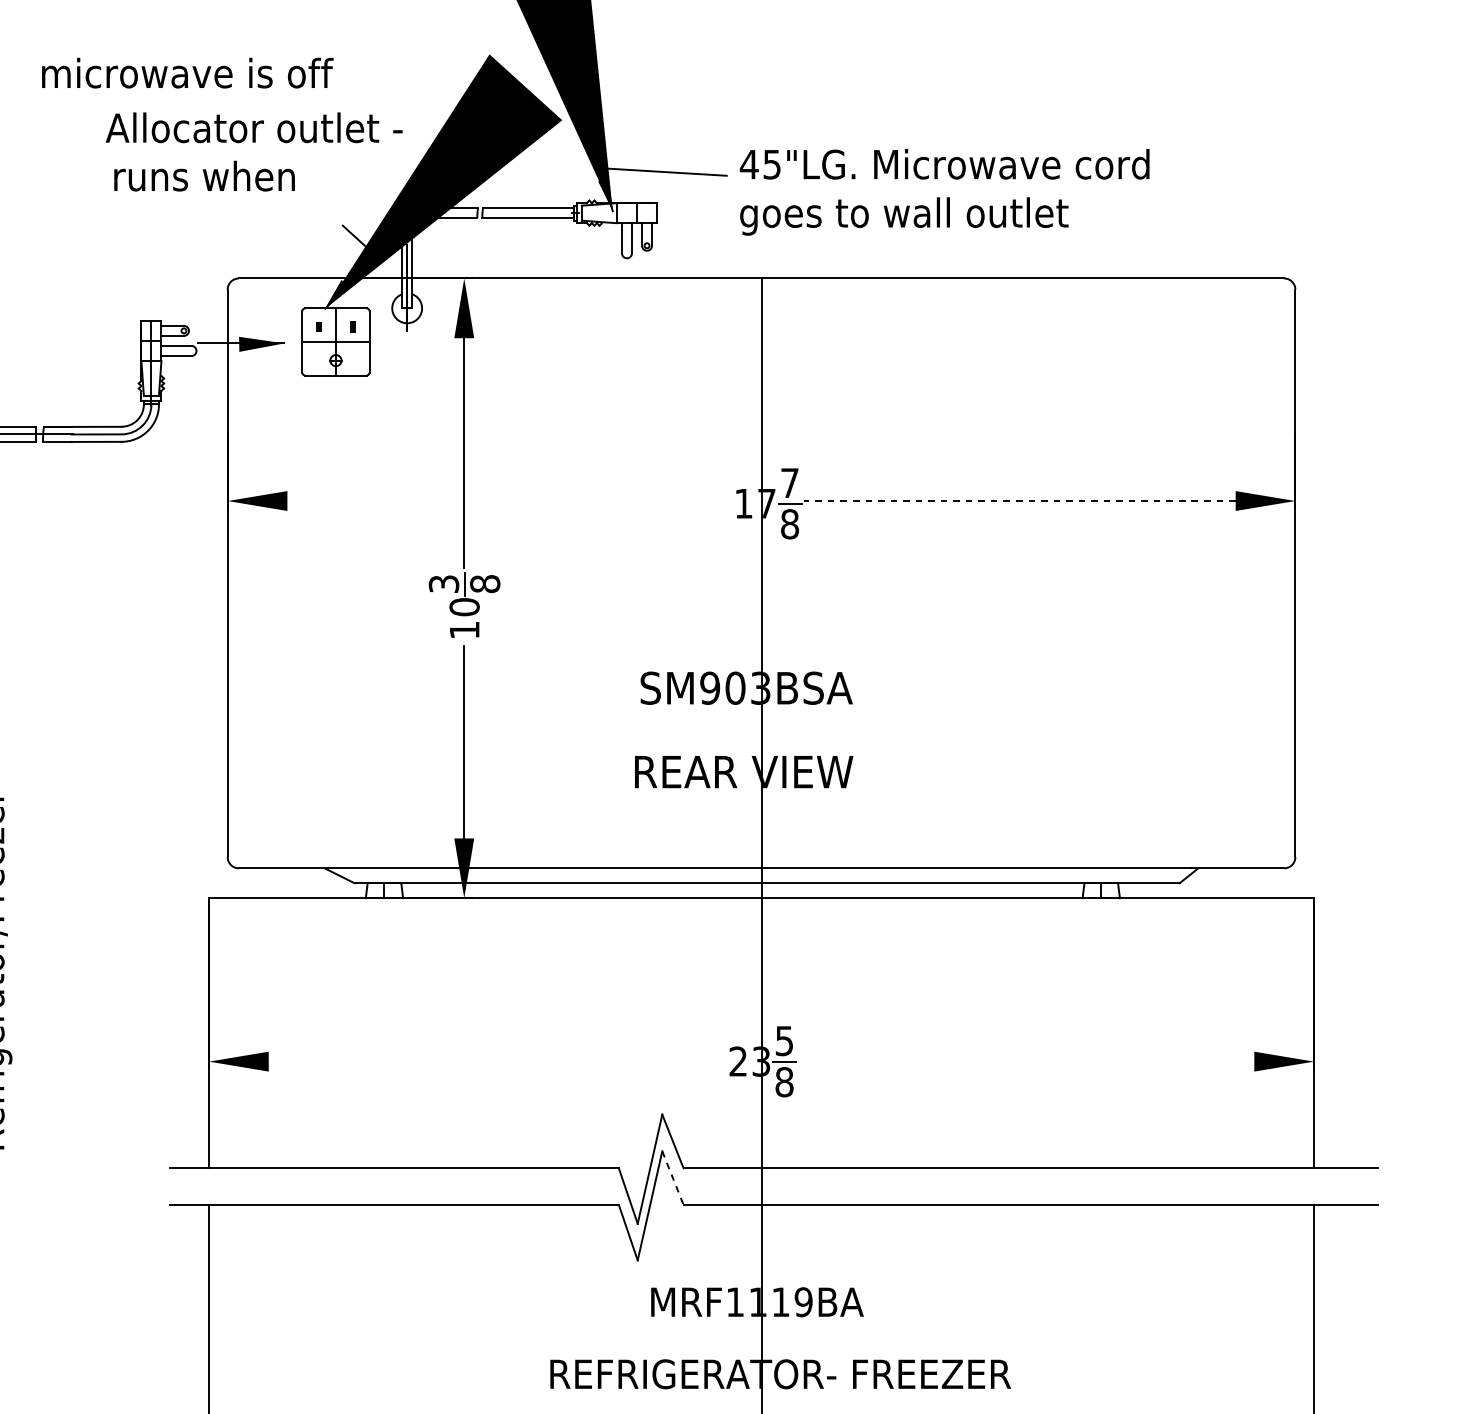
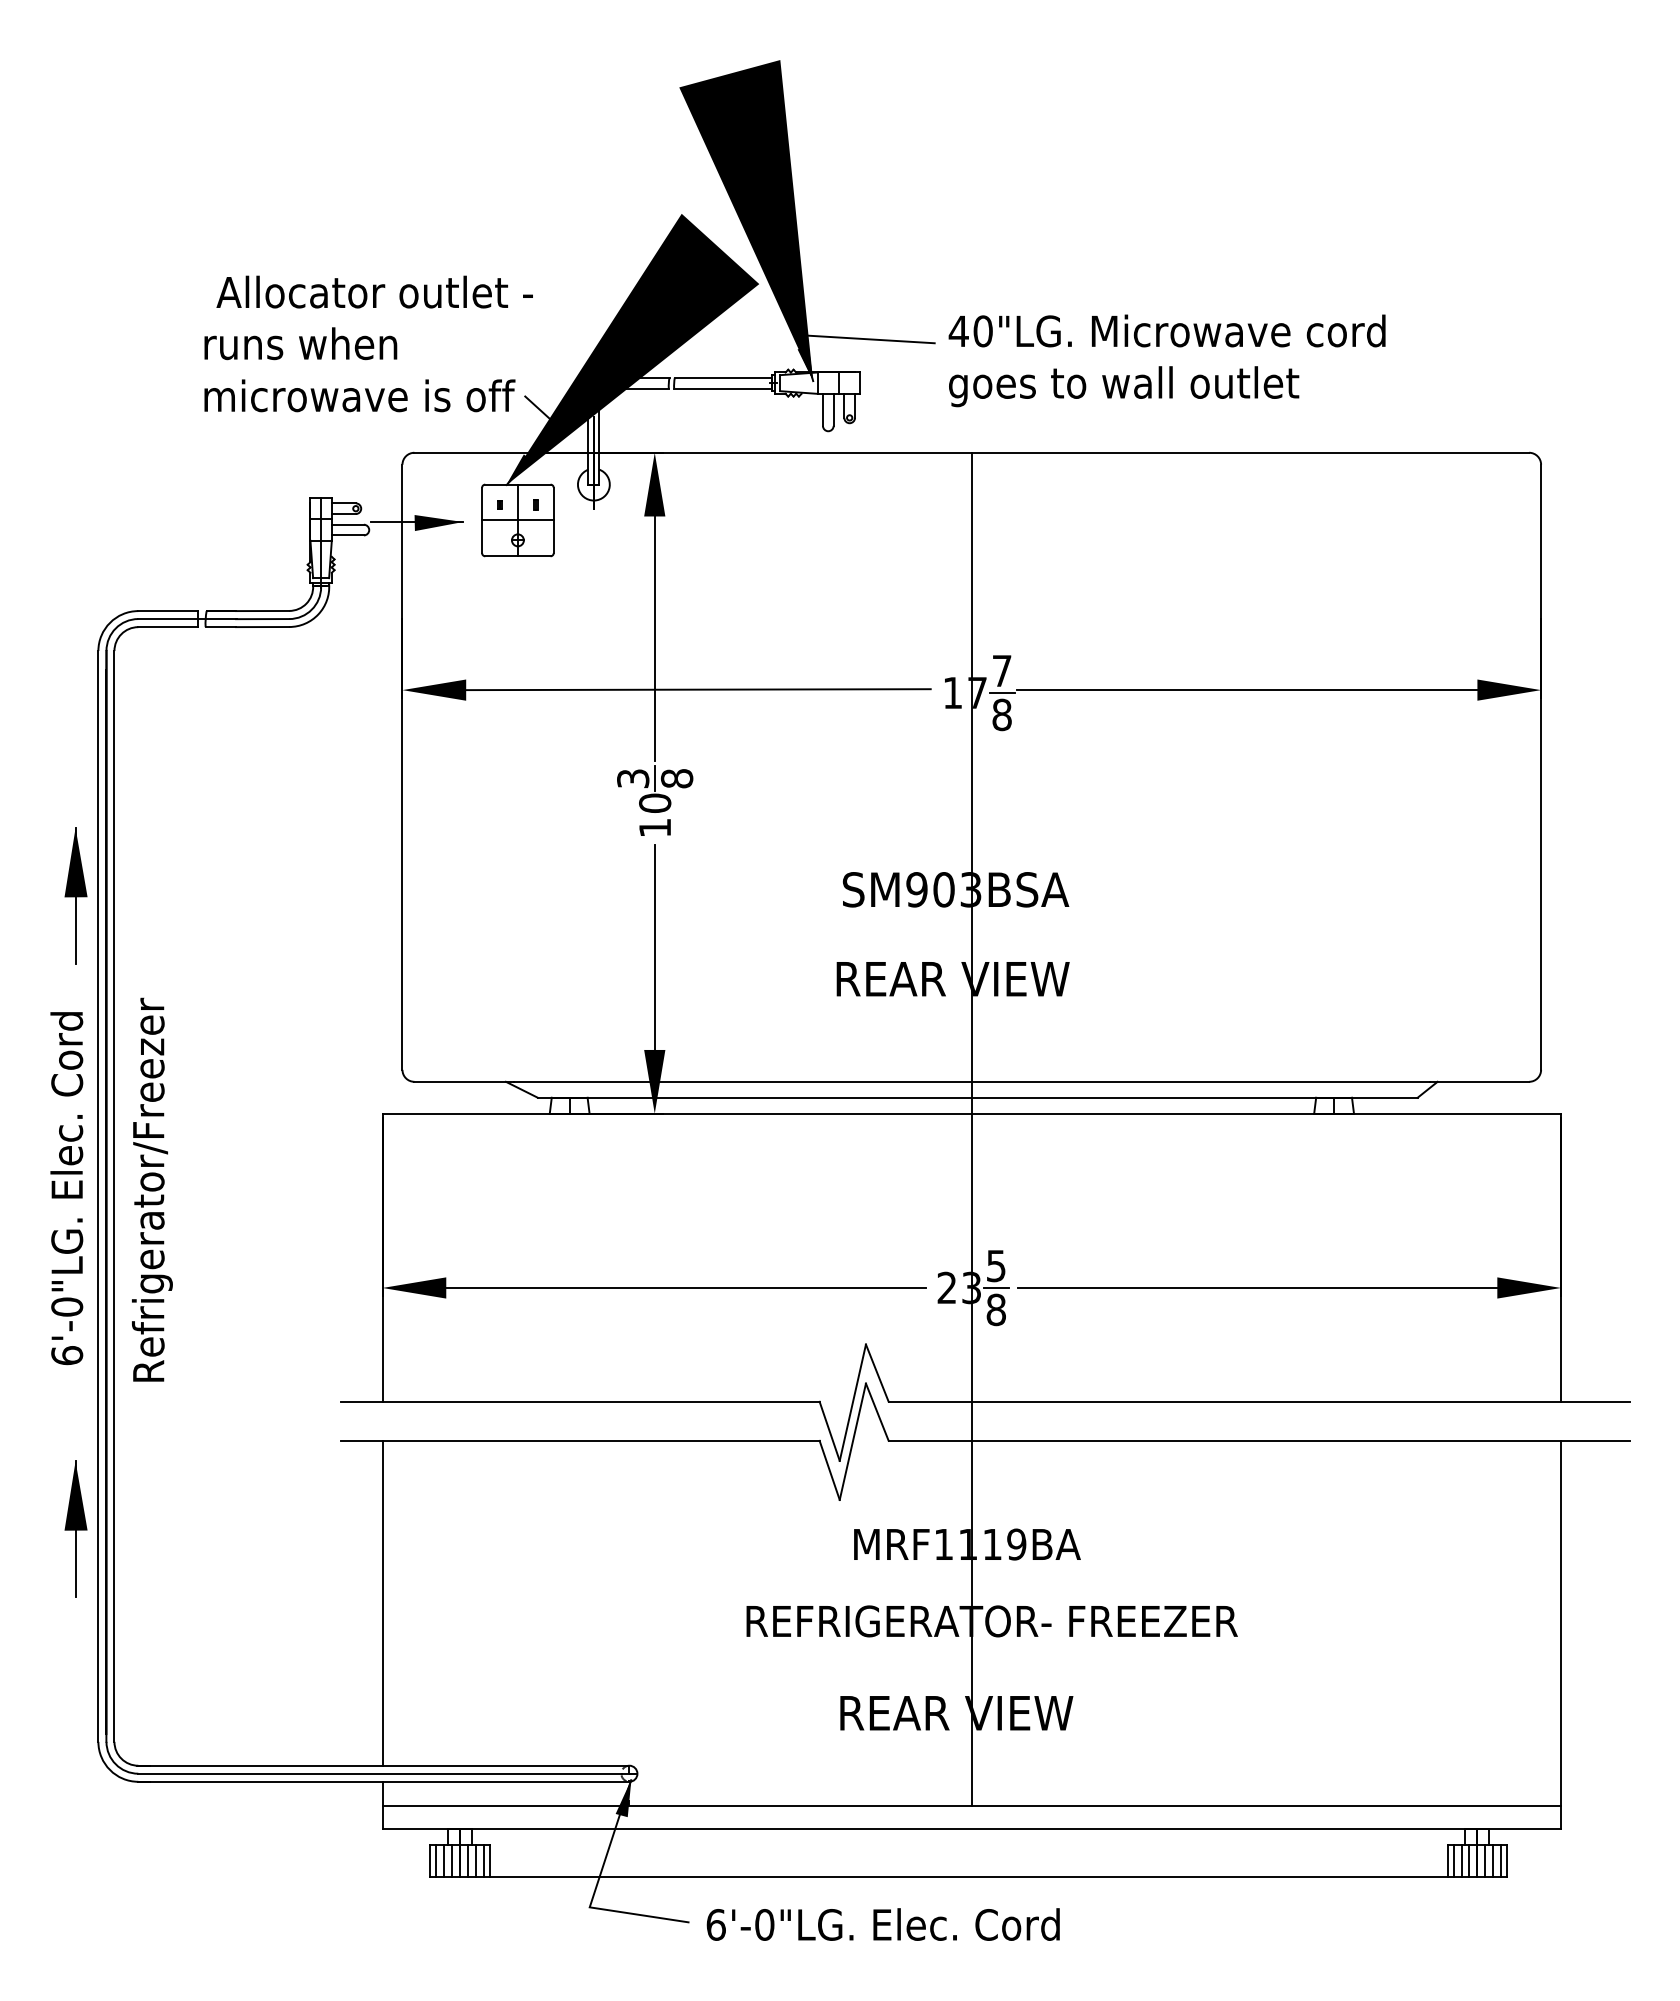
text: (187, 72) -> (359, 395), moved
text: (253, 127) -> (374, 291), moved
text: (771, 164) -> (982, 331), 45"LG. -> 40"LG.
text: (204, 175) -> (300, 343), moved
line: (505, 500) -> (698, 689), added
line: (1019, 501) -> (1246, 690), dashed -> solid
line: (494, 1061) -> (686, 1287), added
line: (1029, 1061) -> (1257, 1287), added
line: (673, 1178) -> (877, 1412), dashed -> solid

